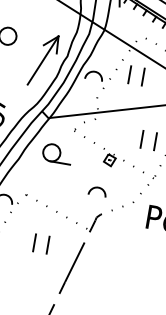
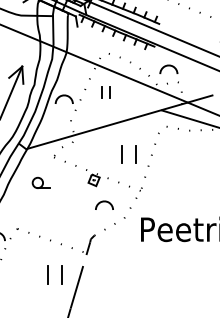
part: (135, 75) -> (105, 92), size x0.6
part: (57, 153) -> (41, 182), size x0.6
part: (97, 190) -> (104, 204), moved
part: (41, 243) -> (54, 274), moved

